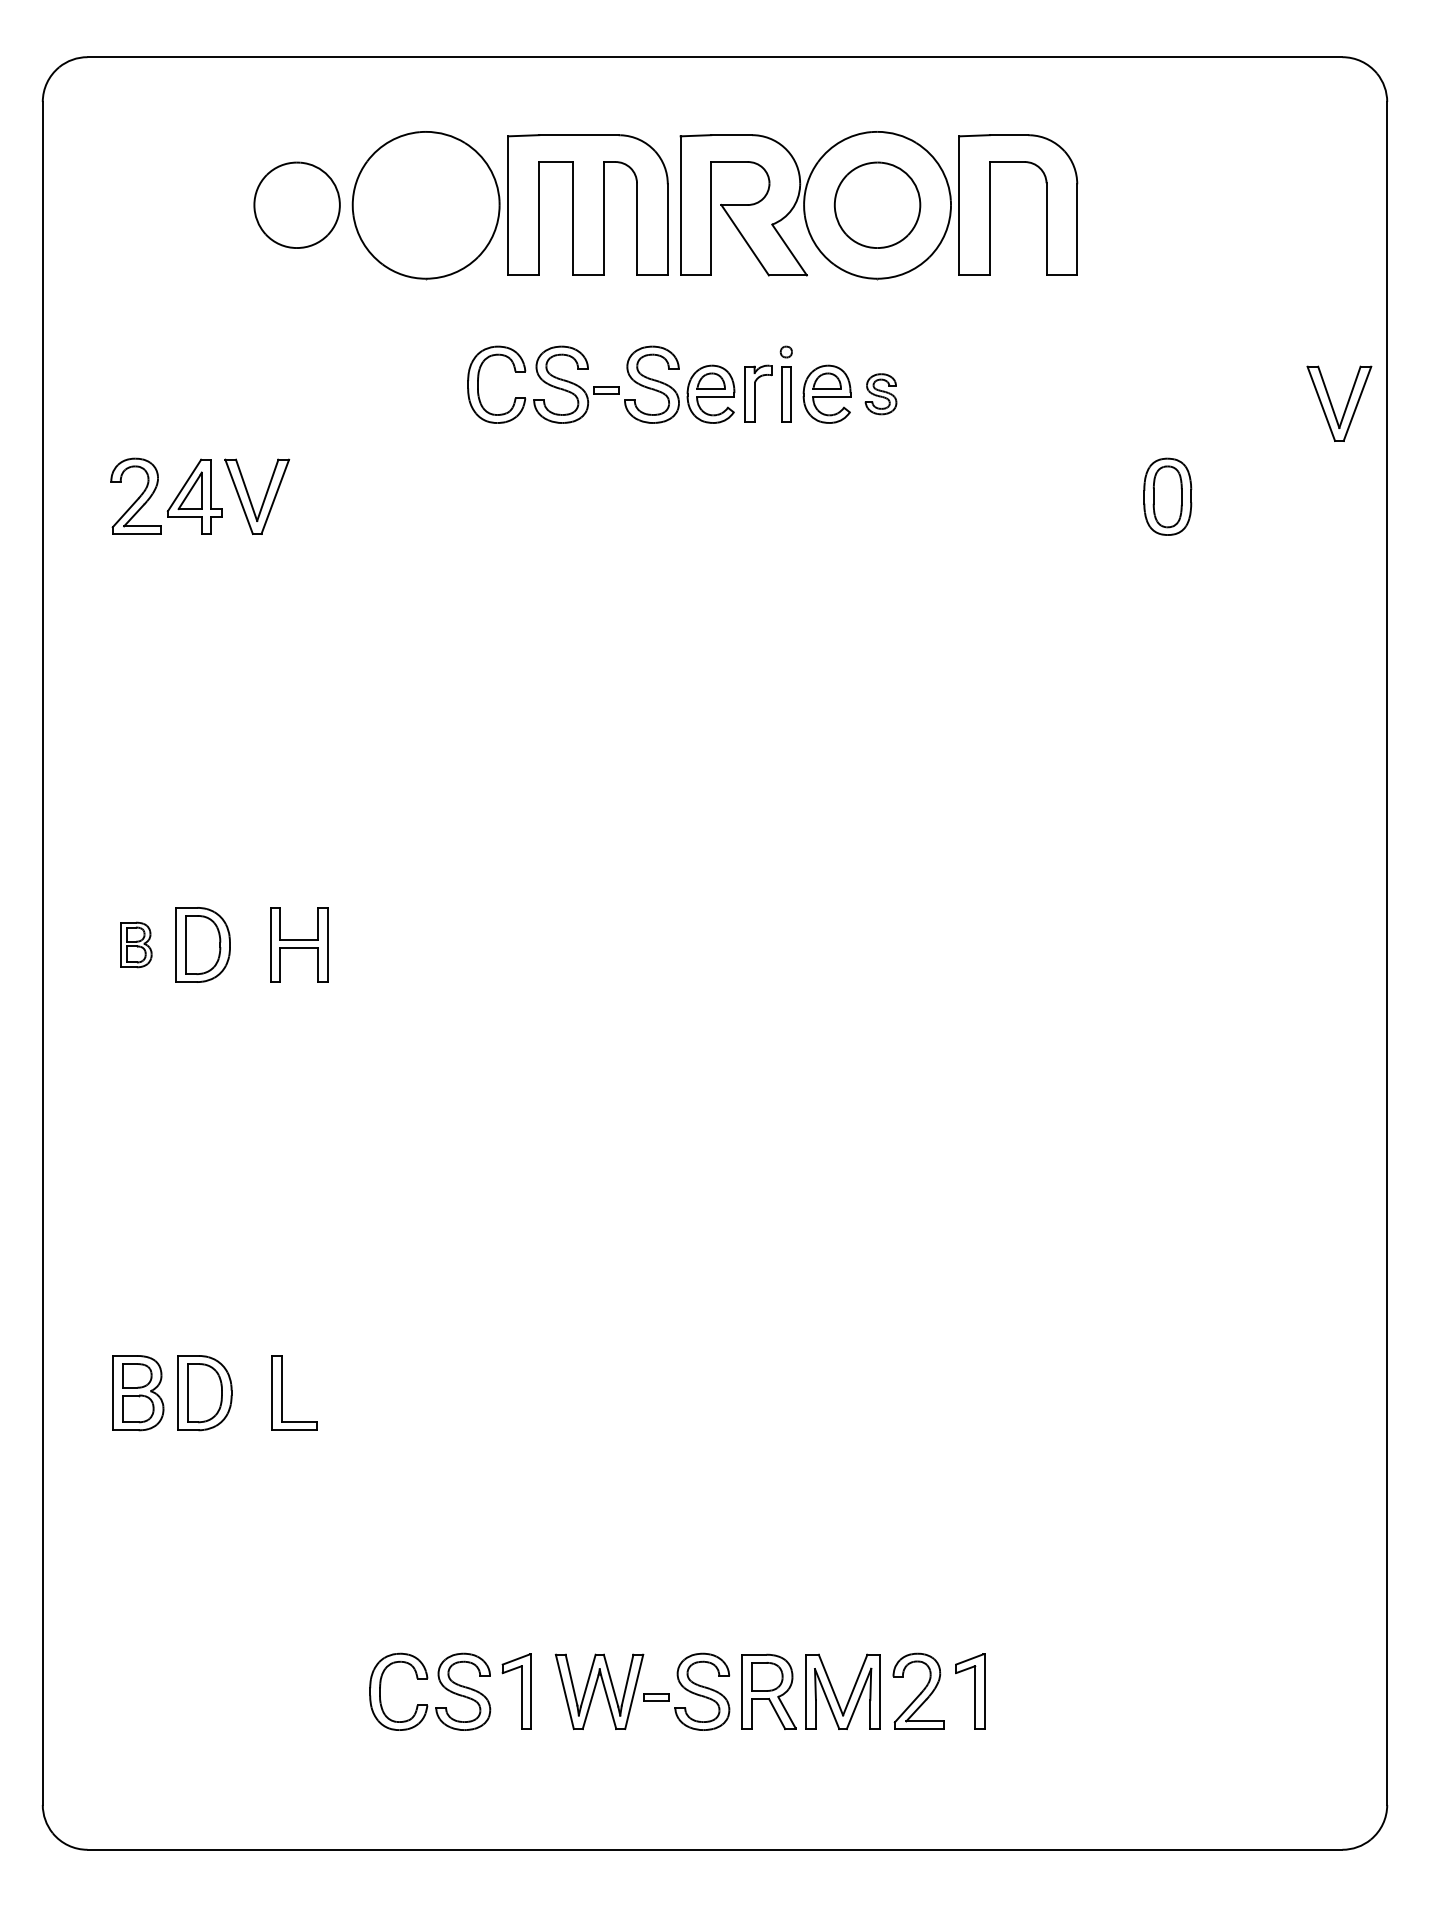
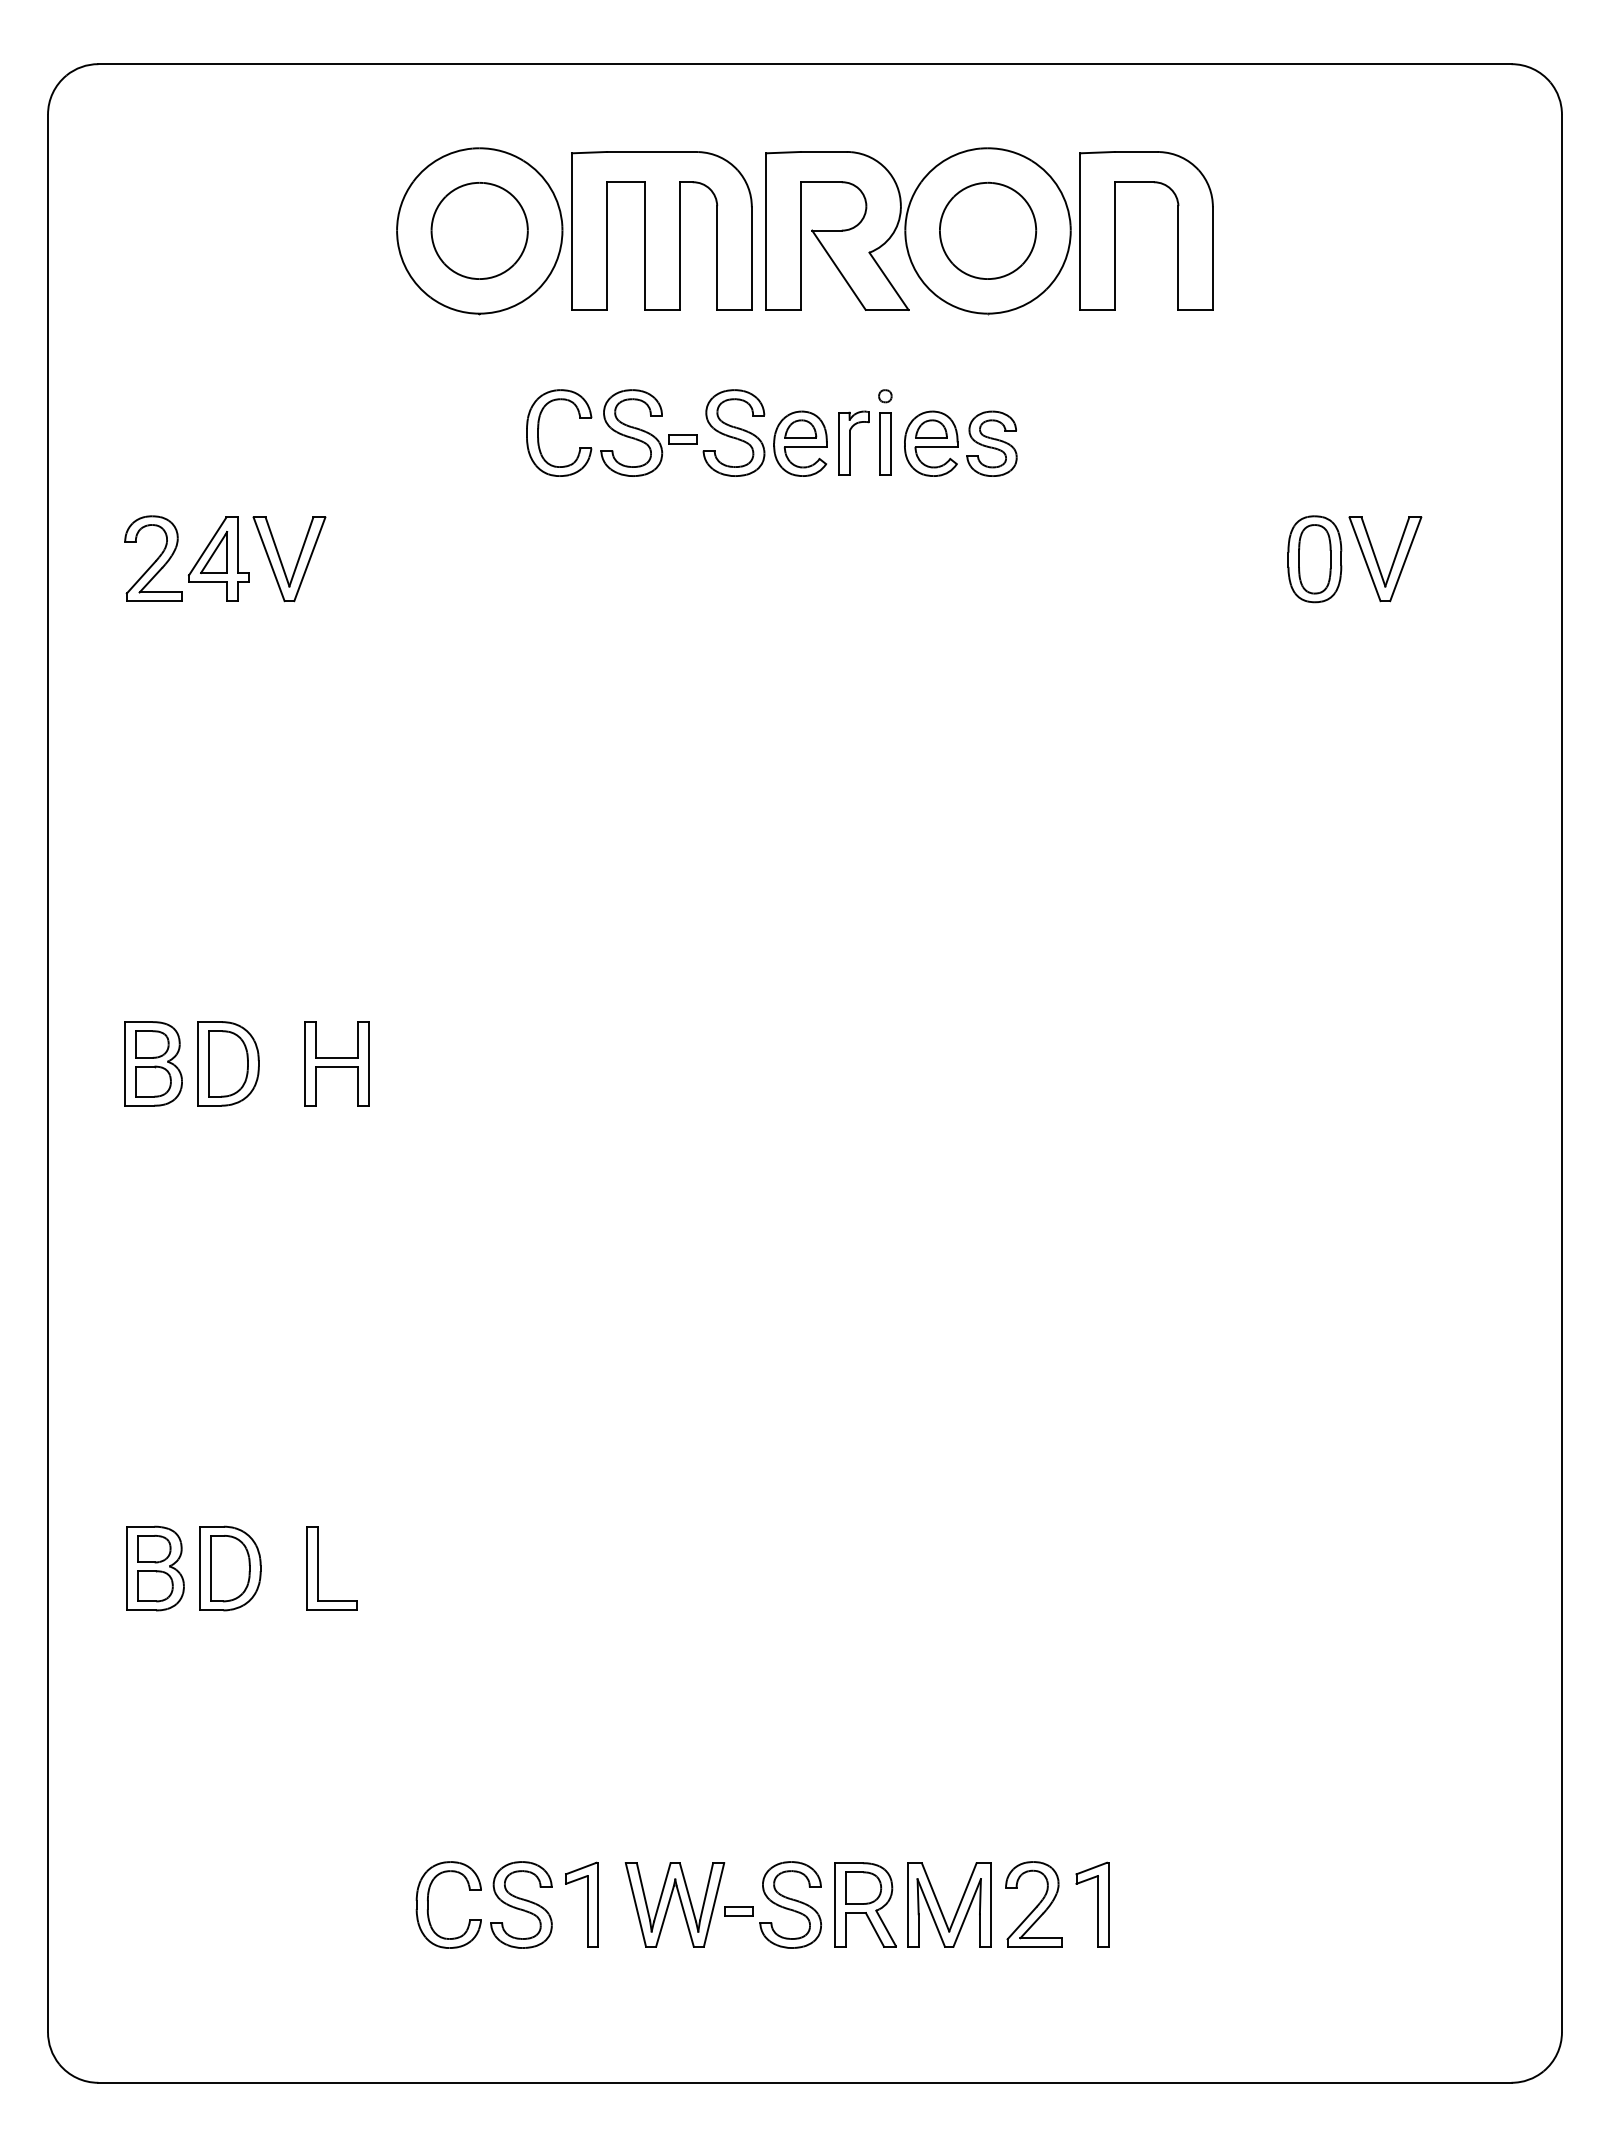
part: (296, 204) -> (478, 230), moved
part: (880, 393) -> (991, 442), size x1.43
part: (1345, 406) -> (1392, 562), moved
part: (136, 944) -> (153, 1063), size x1.67

